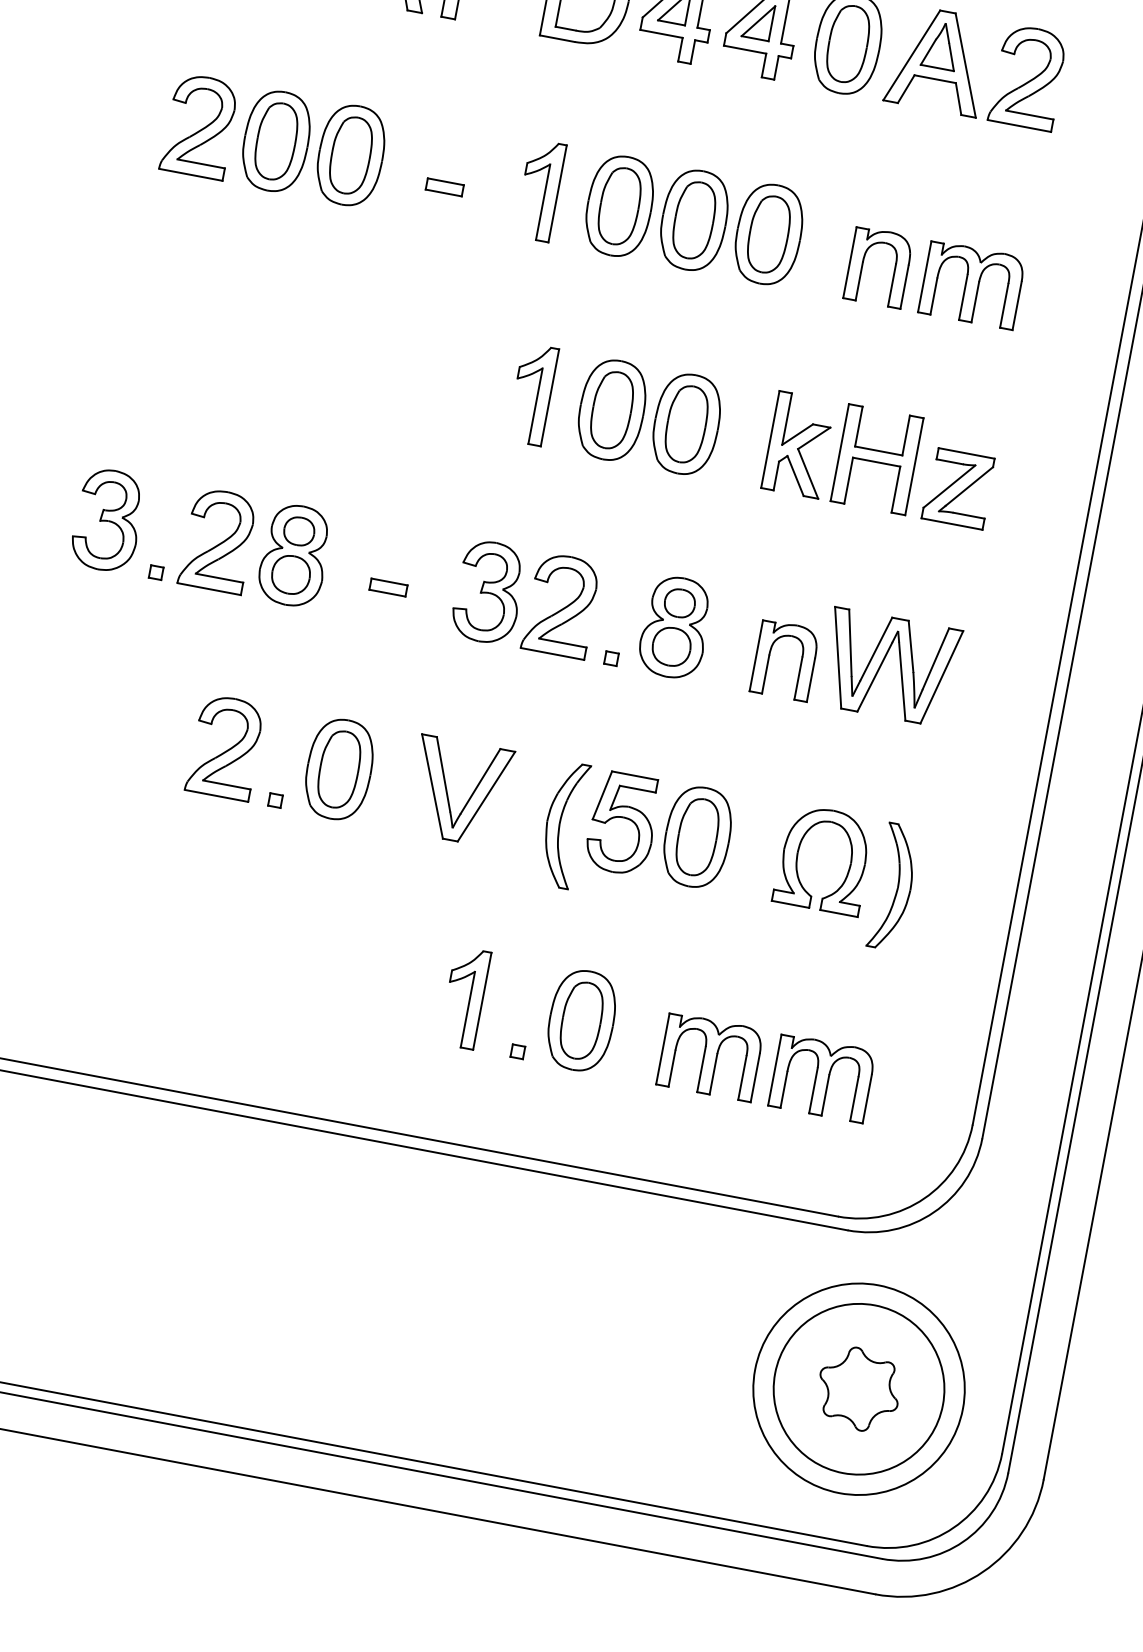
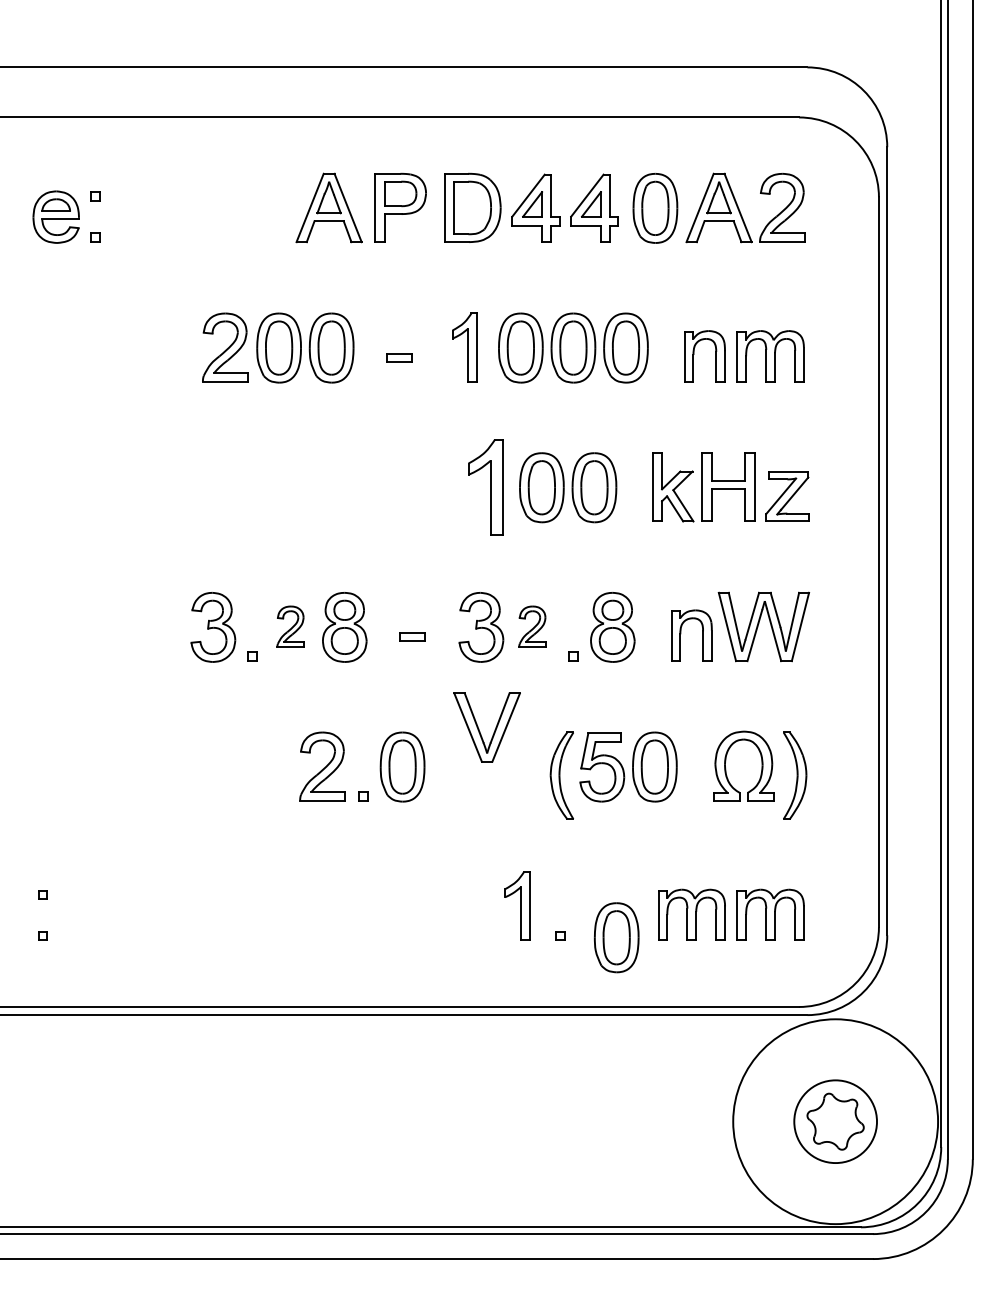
part: (532, 393) -> (485, 486), size x1.4
part: (217, 539) -> (290, 626), size x0.6
part: (561, 604) -> (532, 626), size x0.6
part: (448, 790) -> (479, 728), moved
part: (581, 1020) -> (616, 937), moved
circle: (858, 1388) -> (835, 1121), size x0.7
circle: (858, 1388) -> (835, 1121), size x1.4

